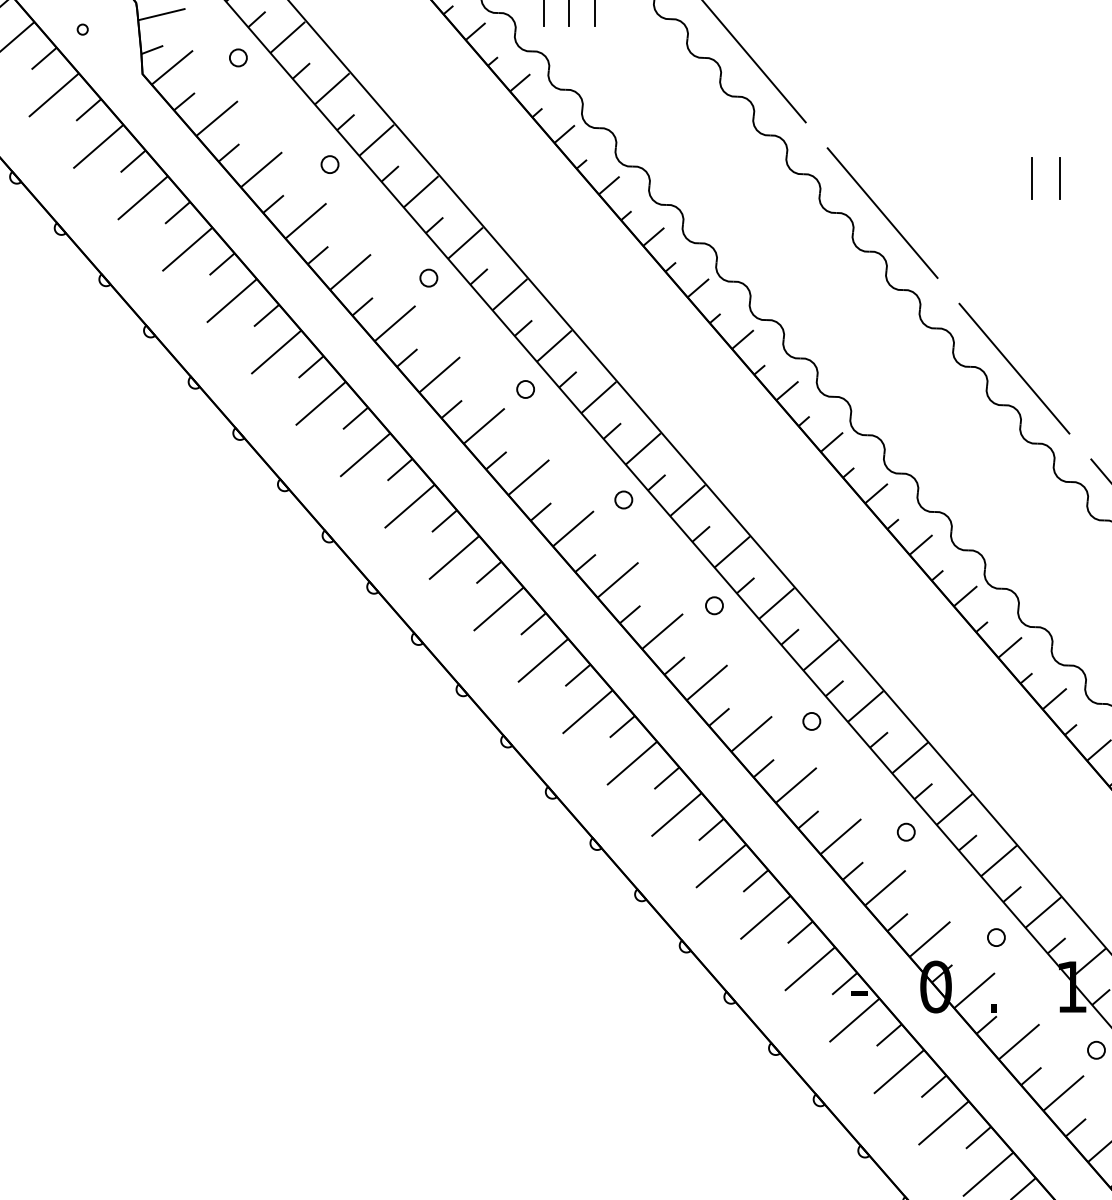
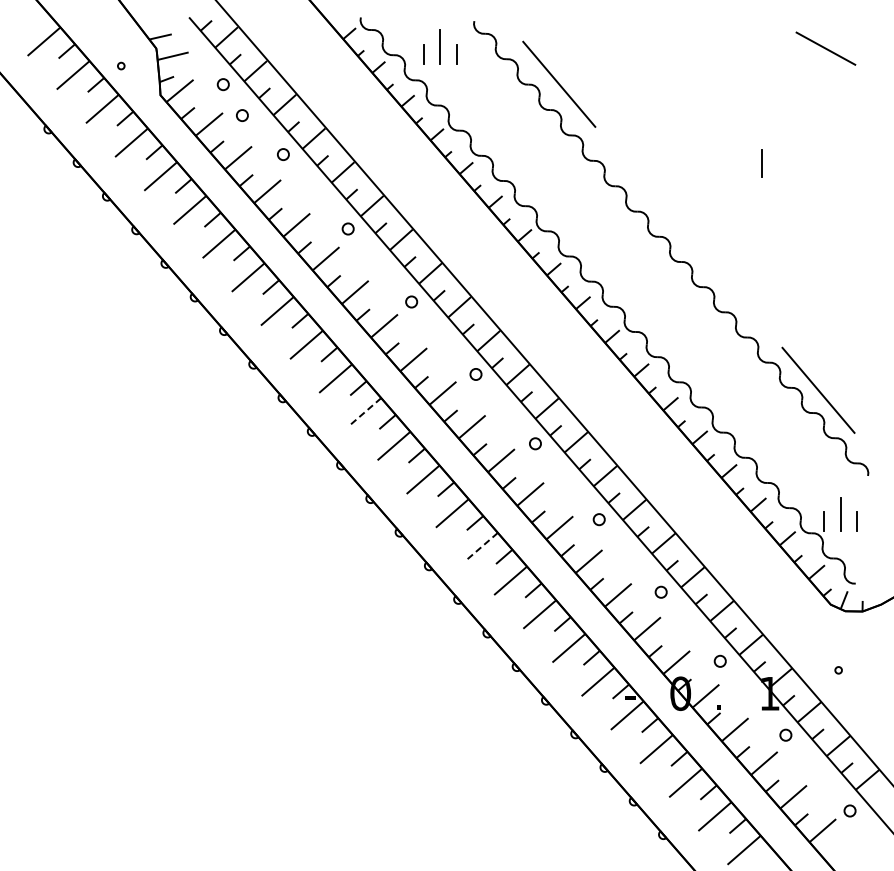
circle: (267, 105) -> (242, 115), added
line: (1031, 178) -> (743, 163), removed
line: (882, 211) -> (645, 185), removed
line: (1015, 367) -> (732, 287), removed
line: (453, 558) -> (364, 412), solid -> dashed
line: (632, 763) -> (481, 547), solid -> dashed

